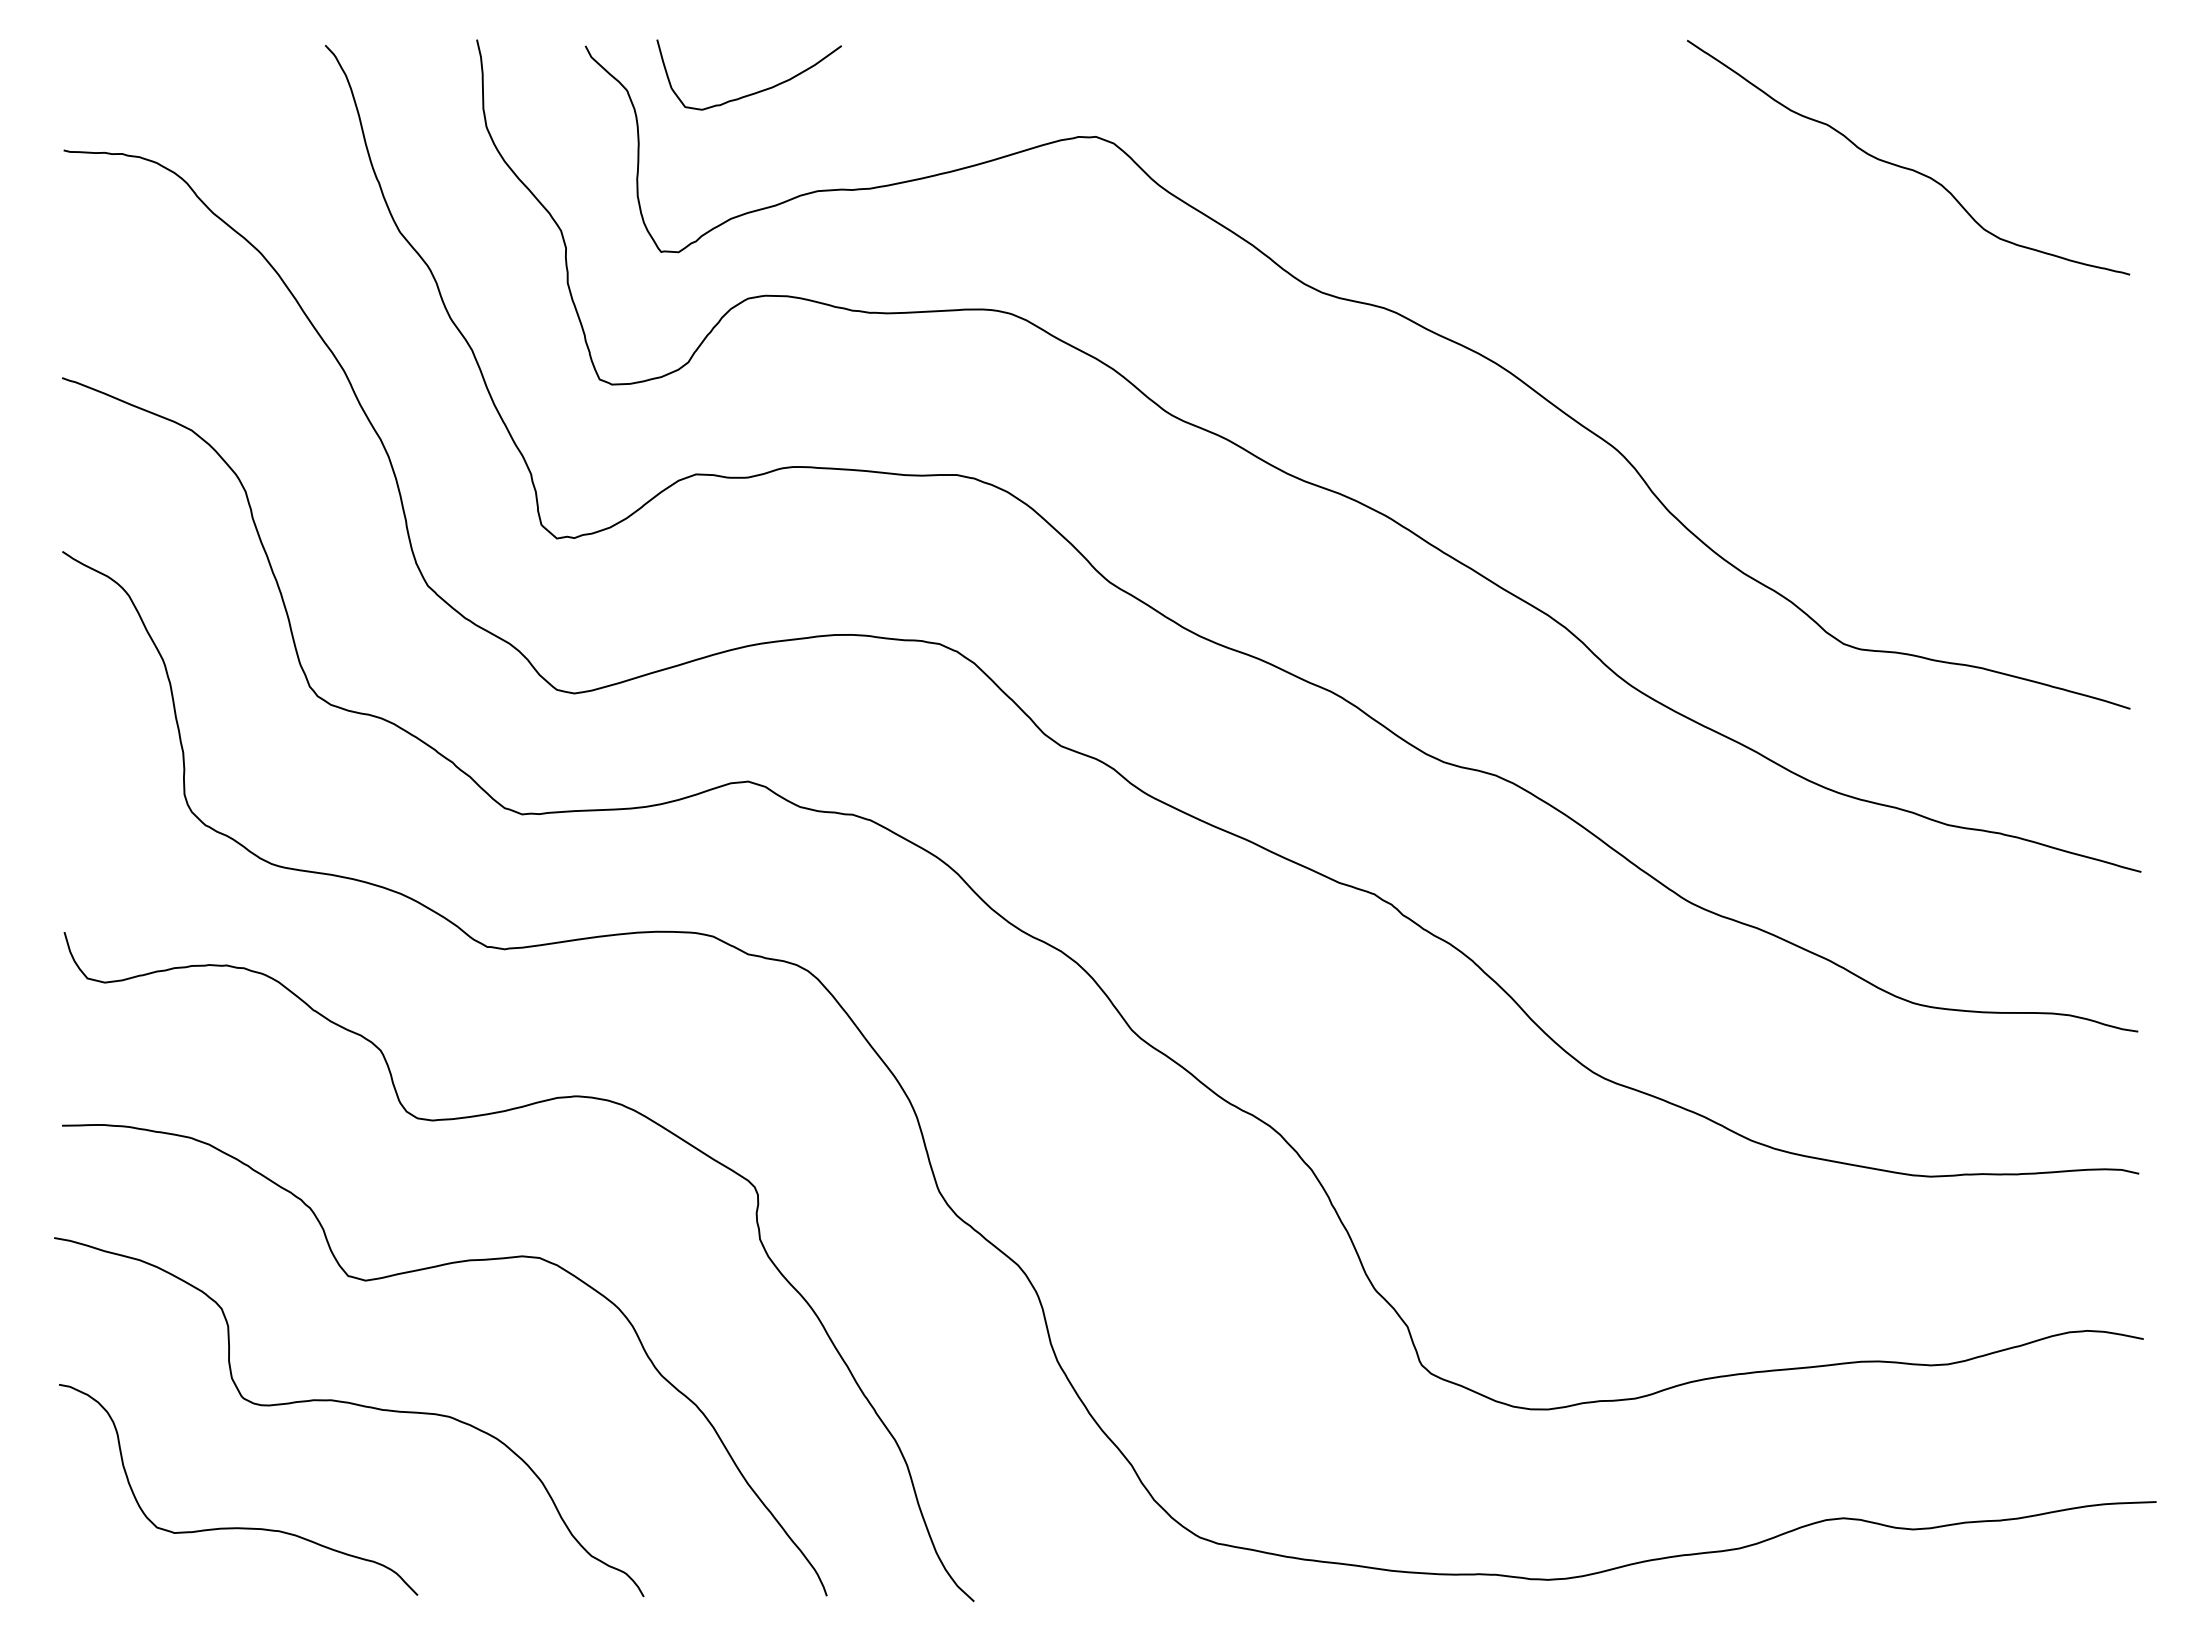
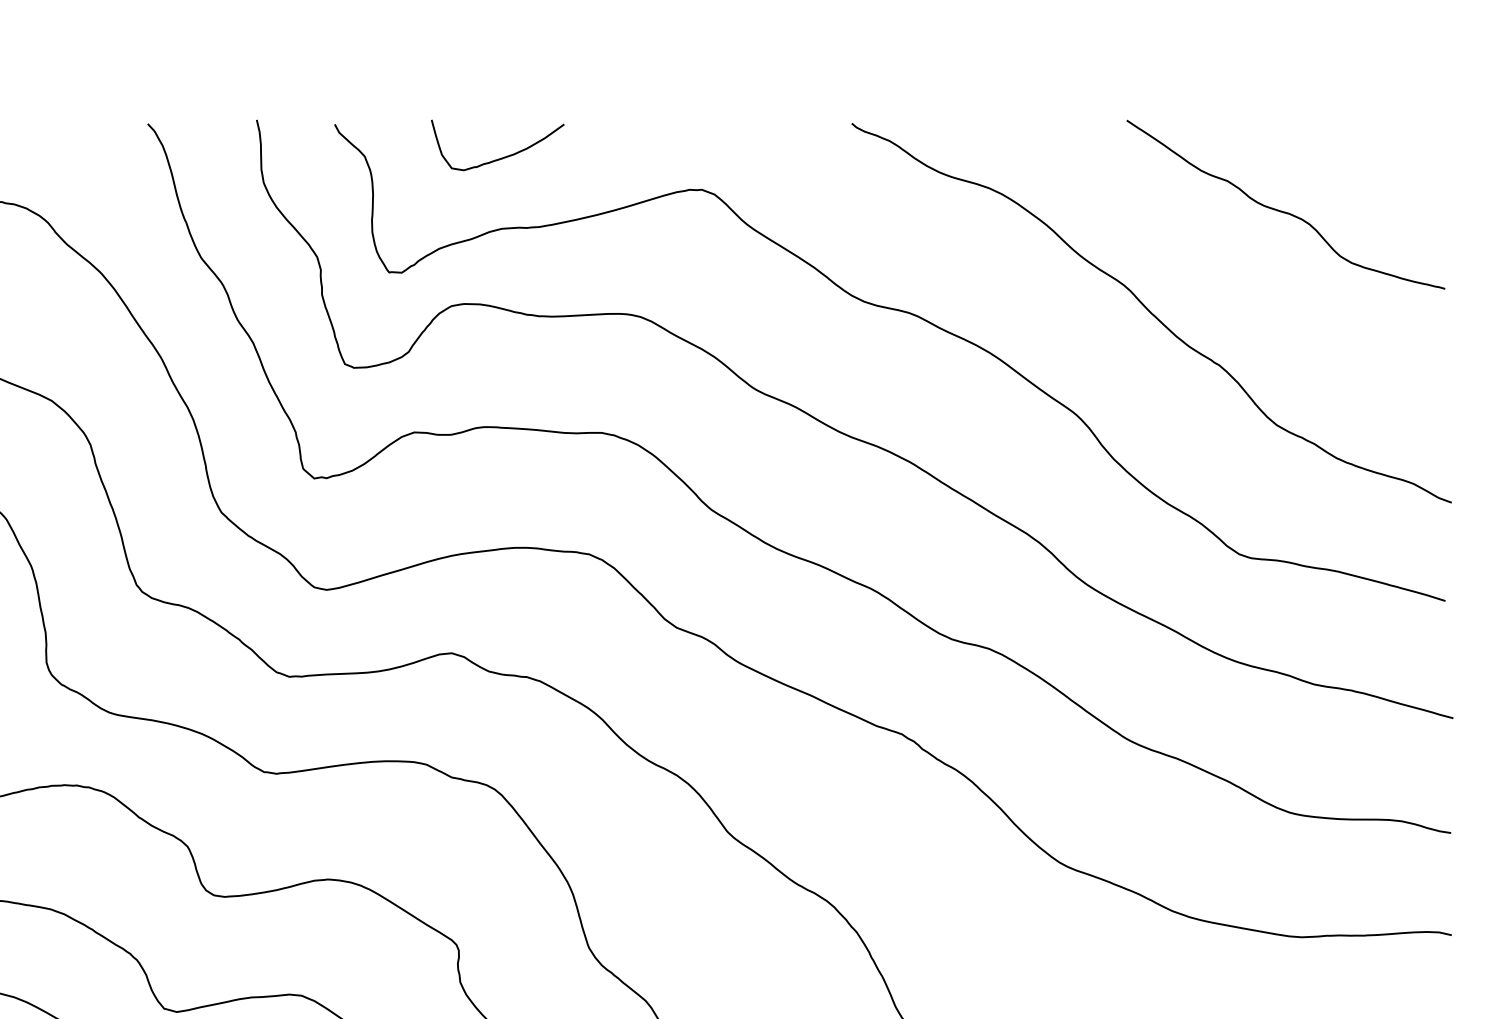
curve: (754, 92) -> (501, 157), moved
curve: (1721, 308) -> (1151, 313), added

